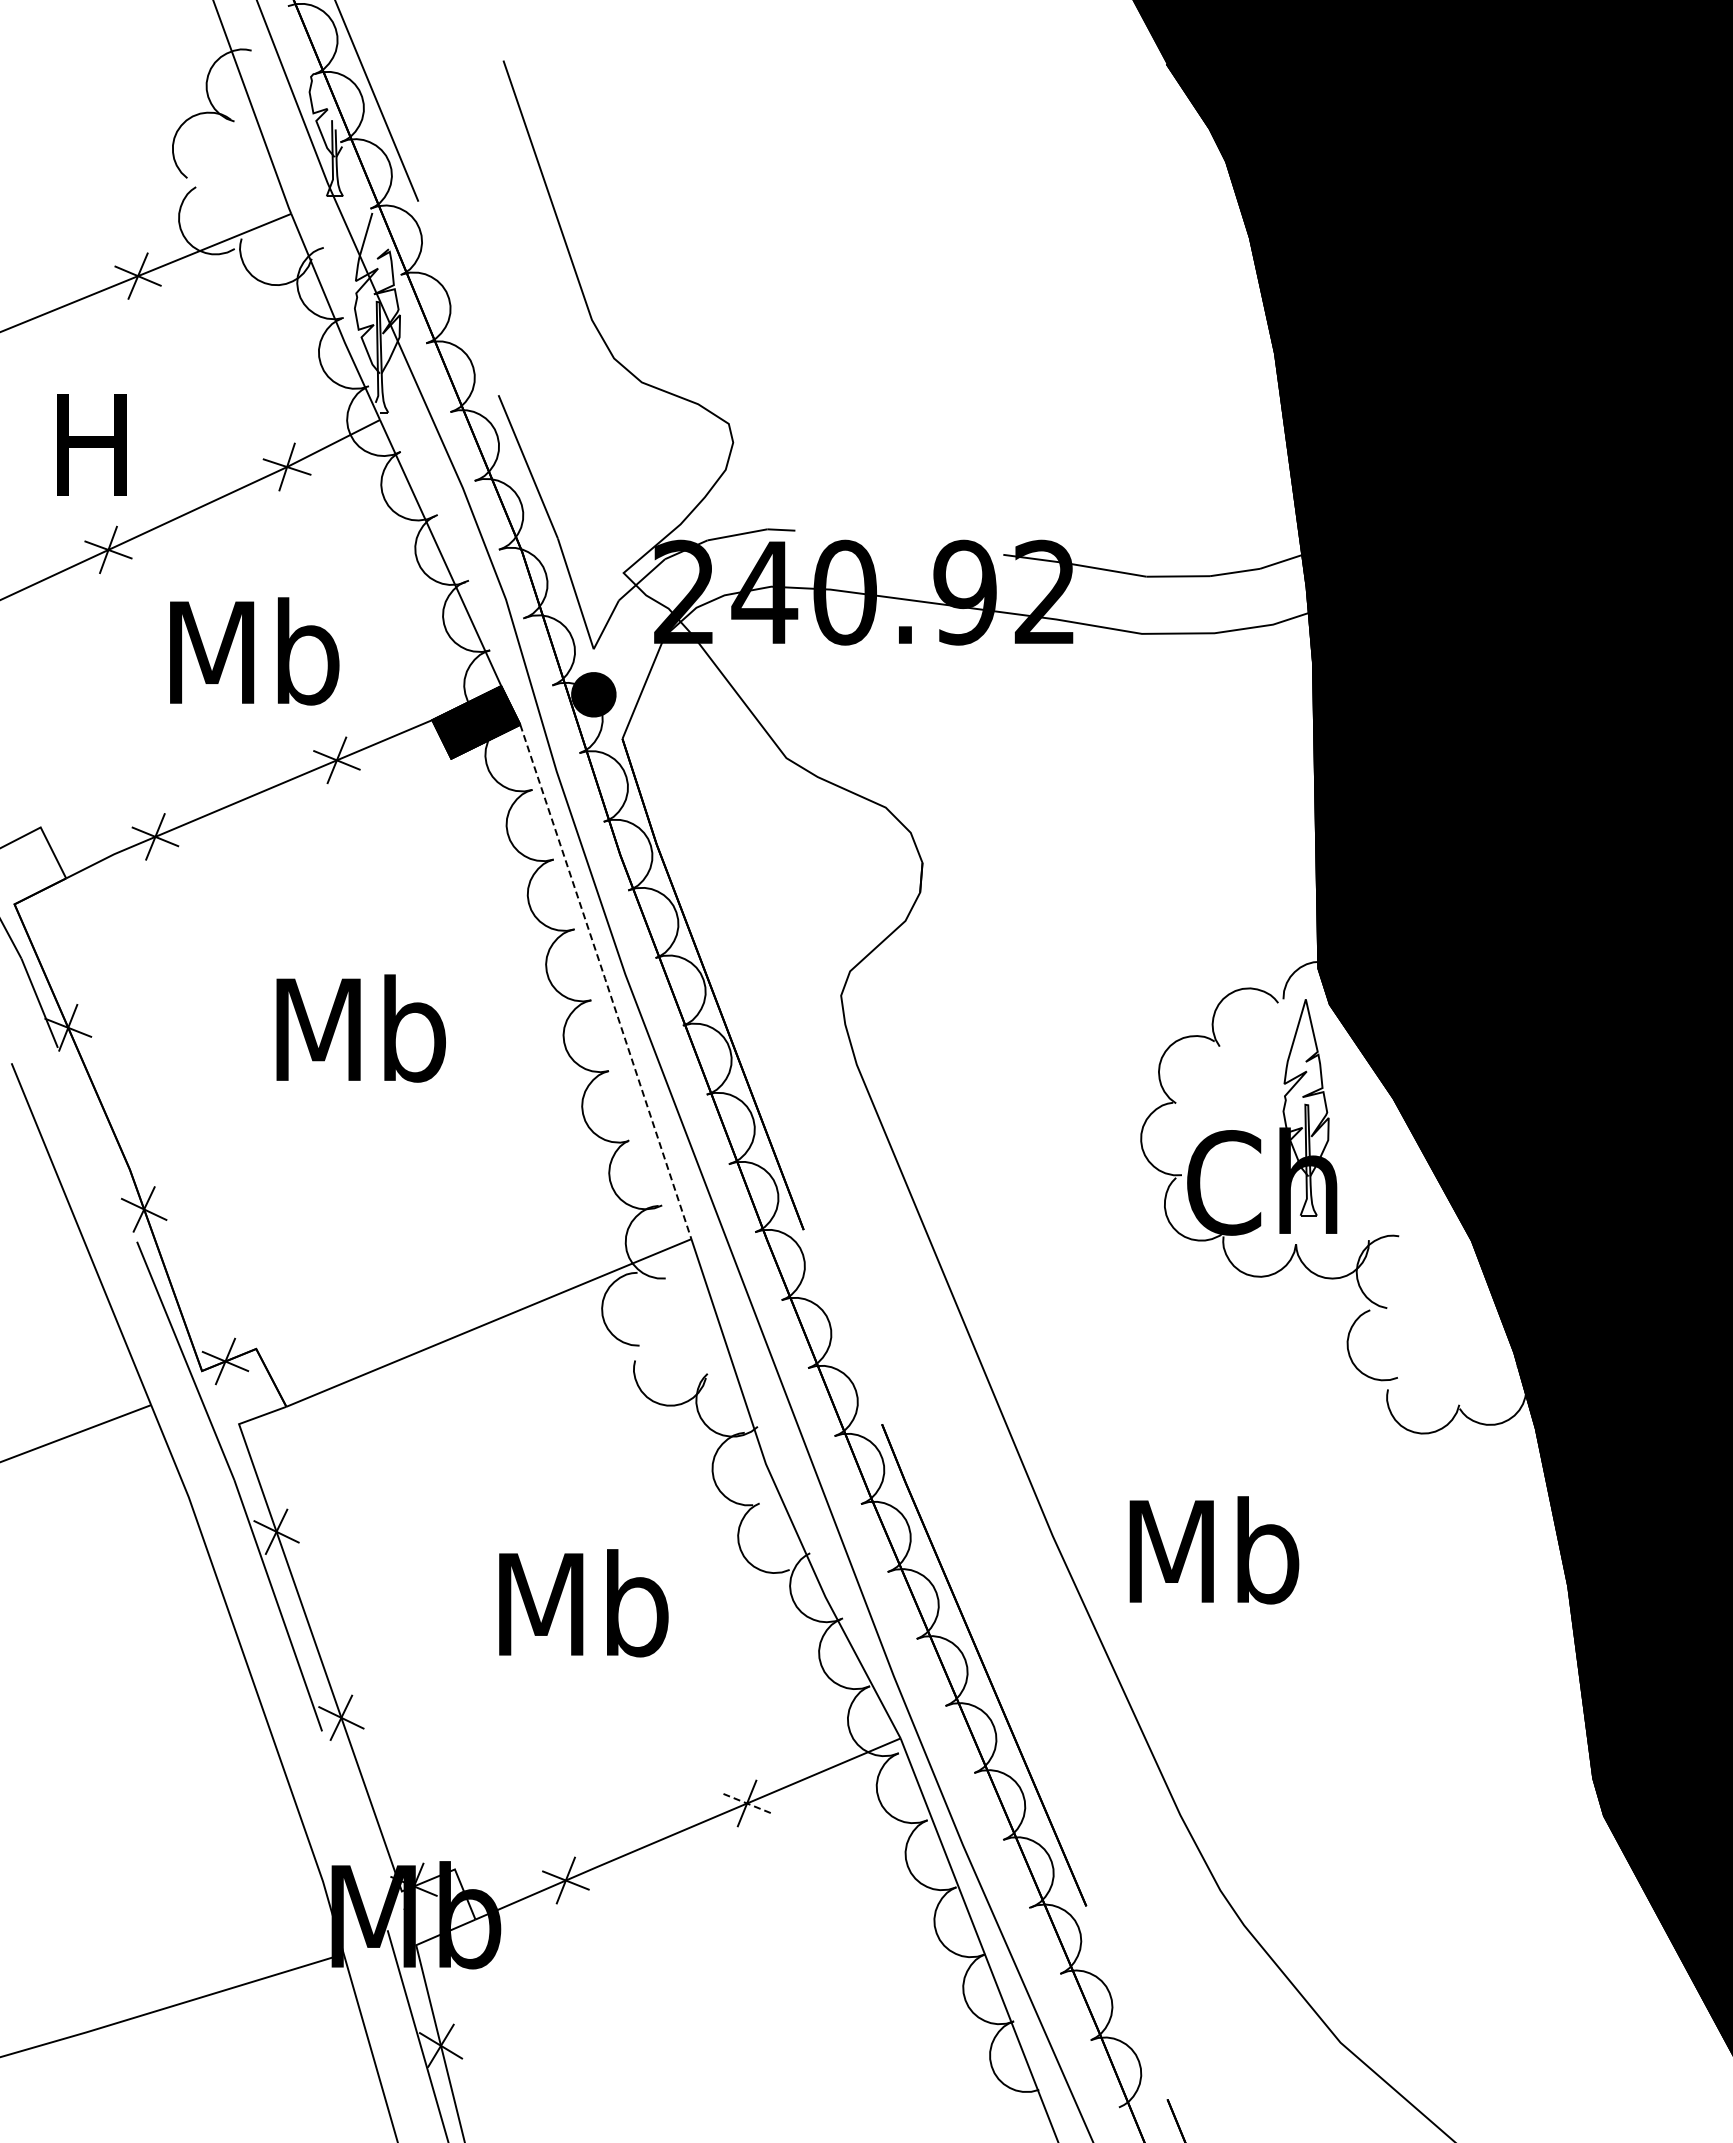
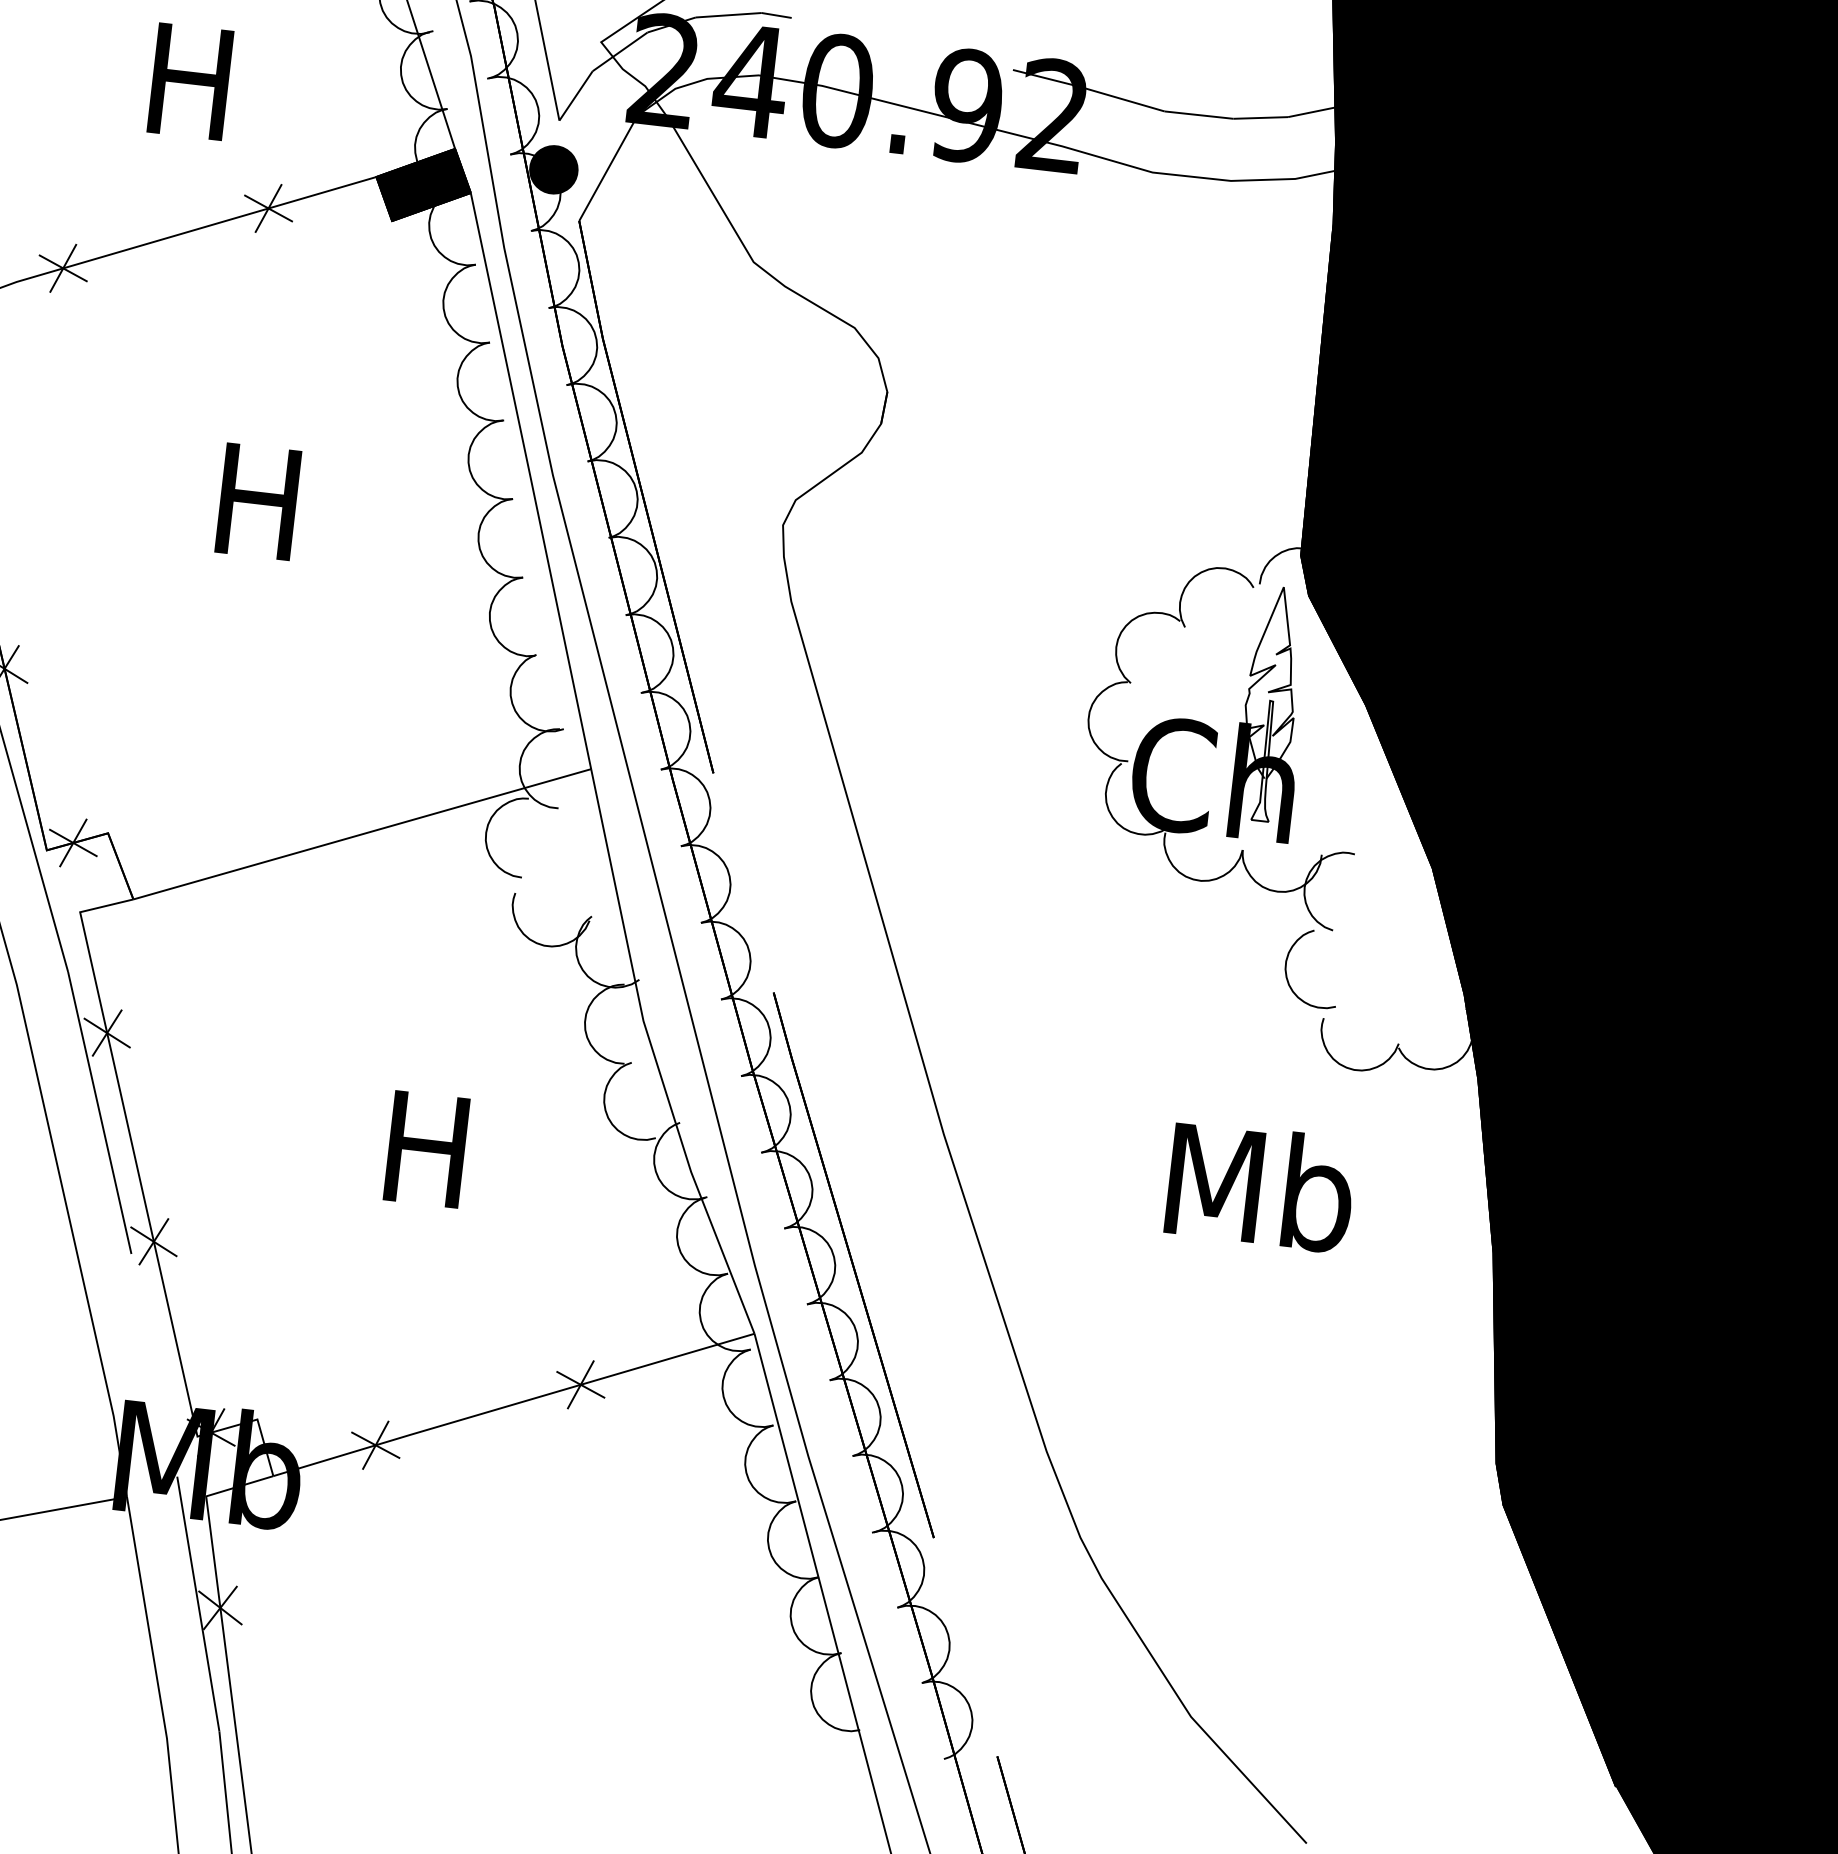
text: (254, 651) -> (193, 80), Mb -> H
line: (606, 981) -> (531, 480), dashed -> solid
text: (360, 1028) -> (260, 500), Mb -> H
text: (1214, 1550) -> (1261, 1186), moved
text: (583, 1603) -> (429, 1148), Mb -> H
line: (747, 1803) -> (581, 1384), dashed -> solid

